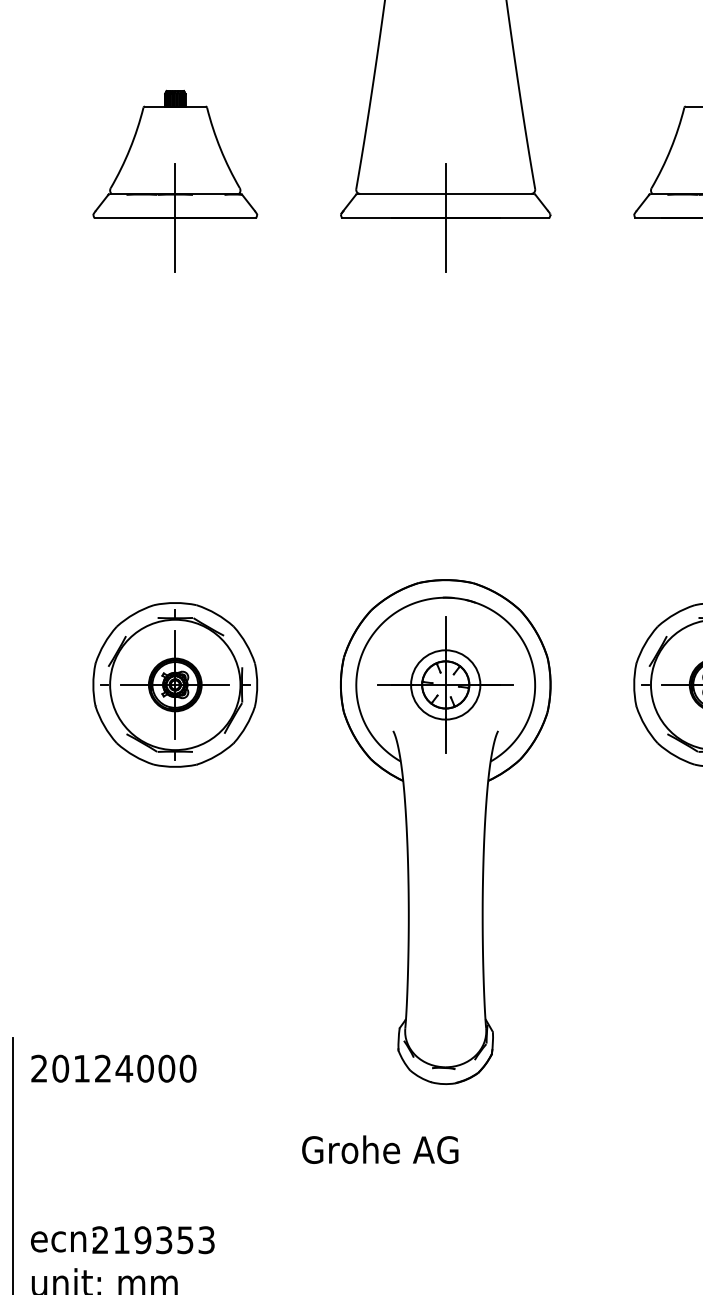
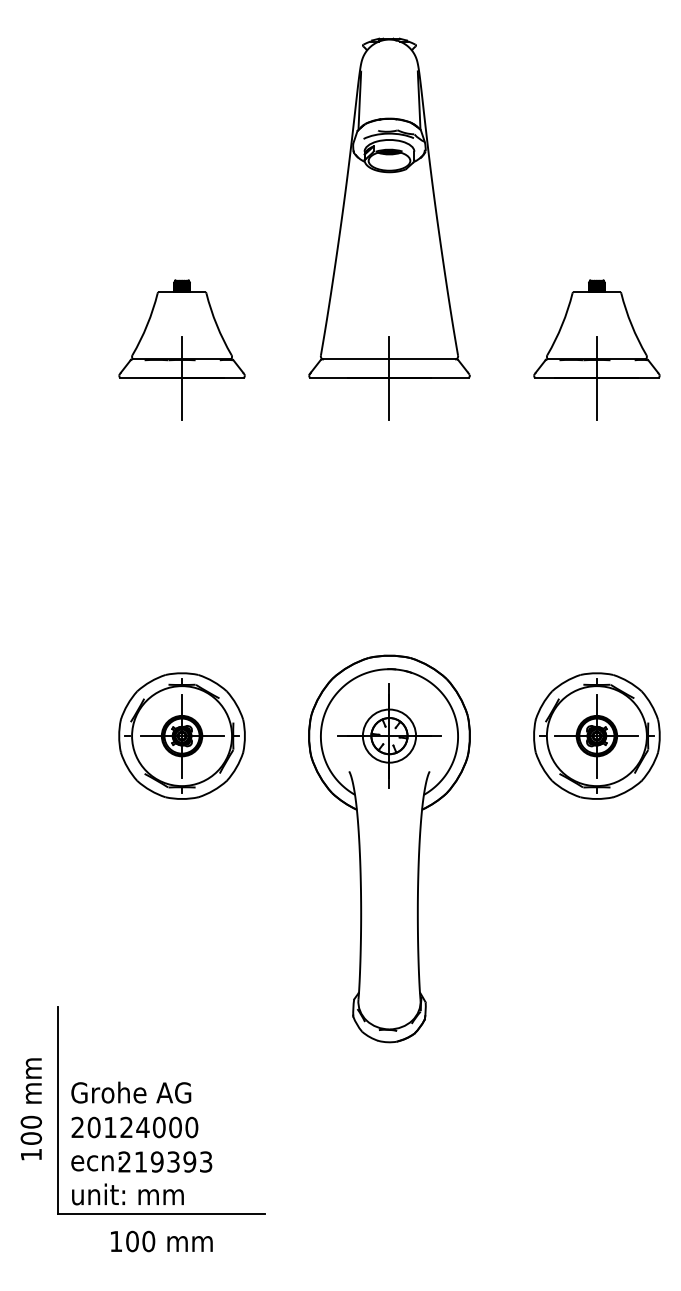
text: (113, 1068) -> (134, 1127), moved
text: (380, 1149) -> (131, 1092), moved
text: (185, 1239) -> (189, 1161), 219353 -> 219393

